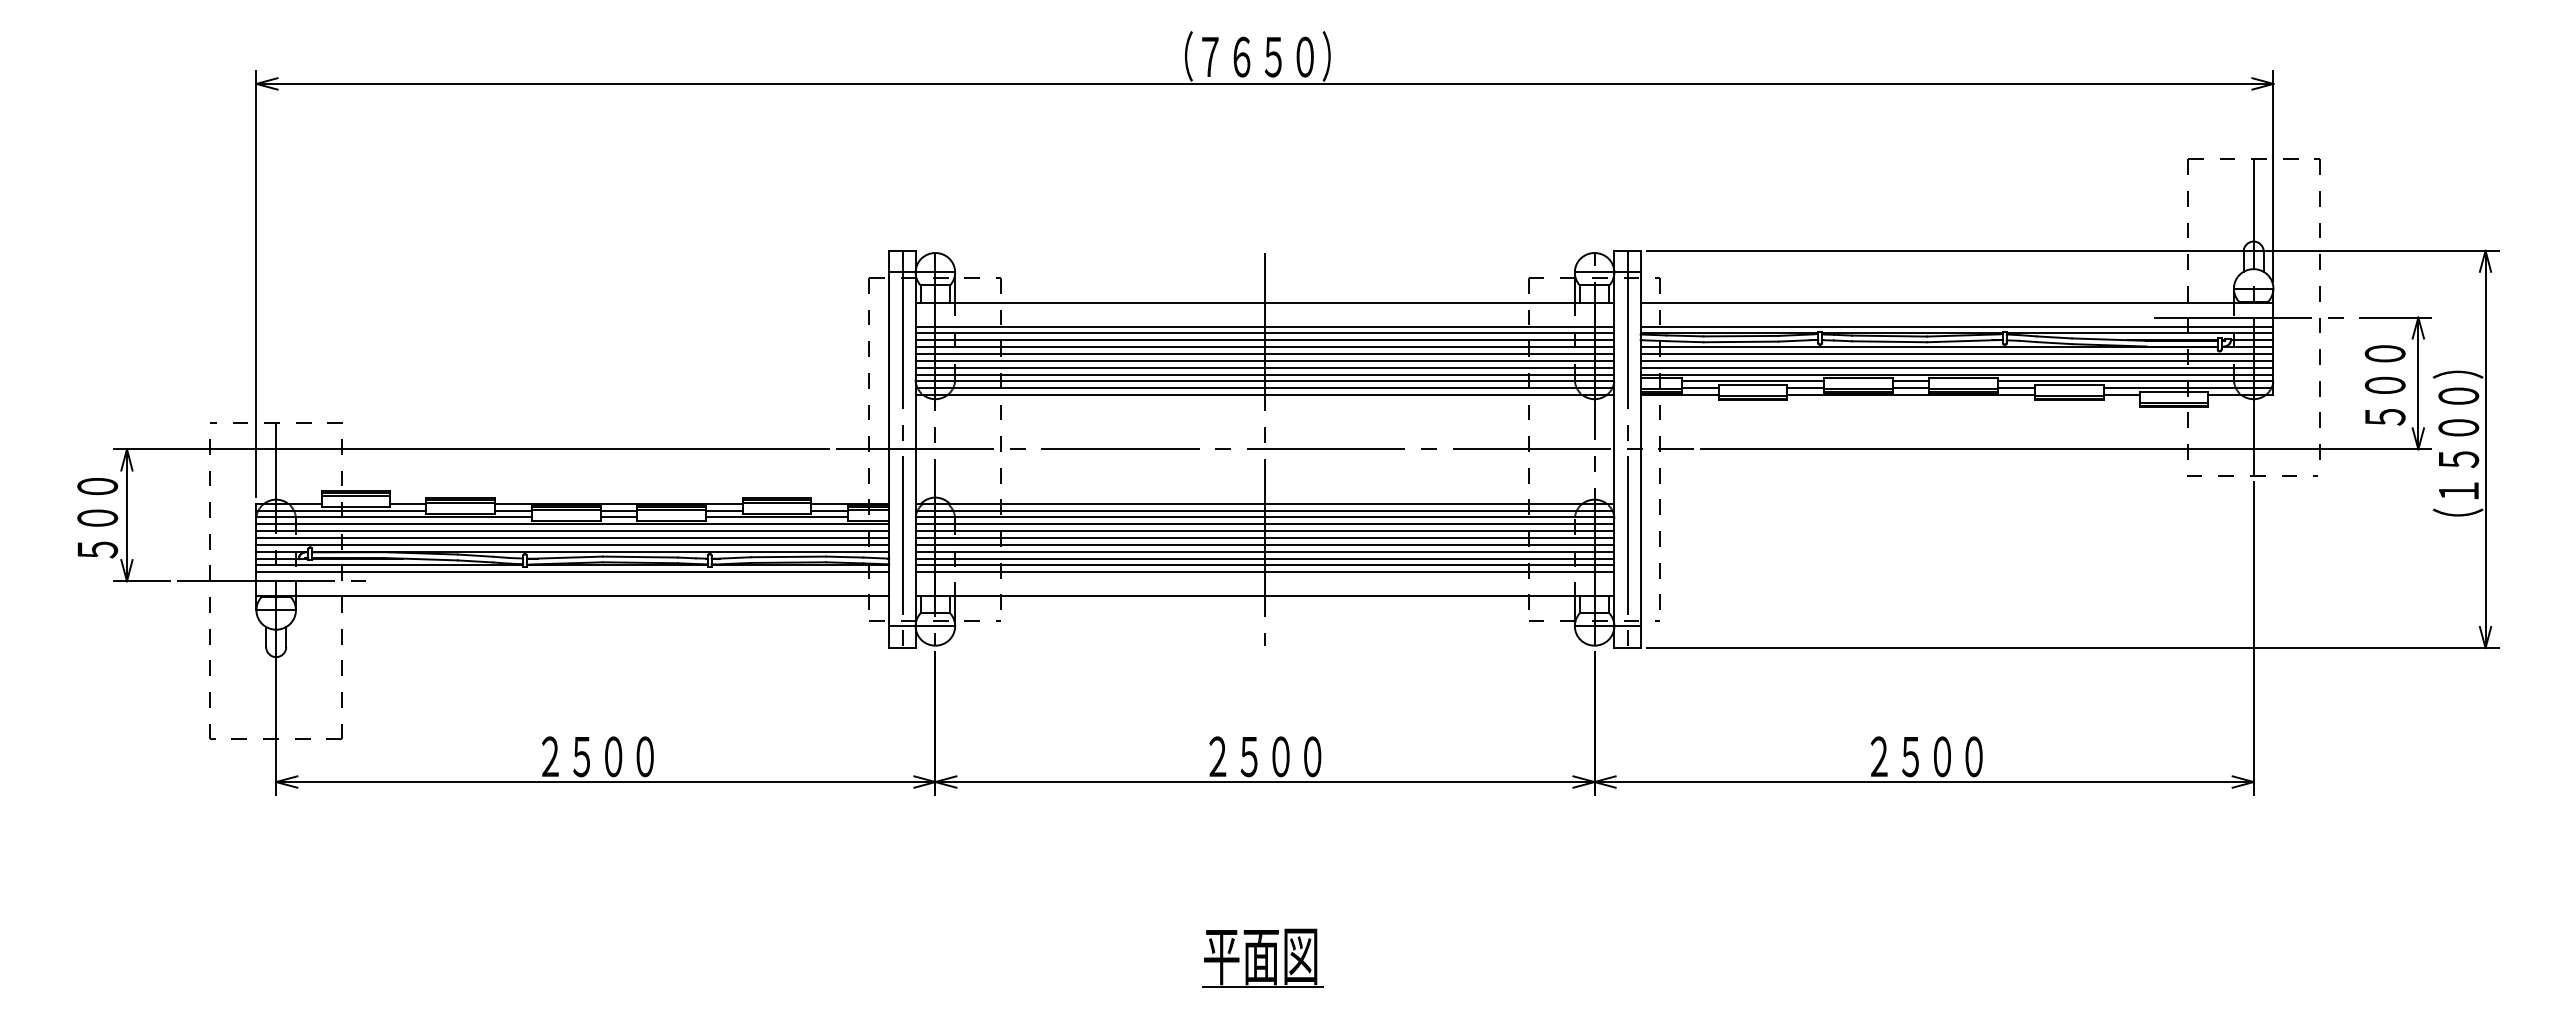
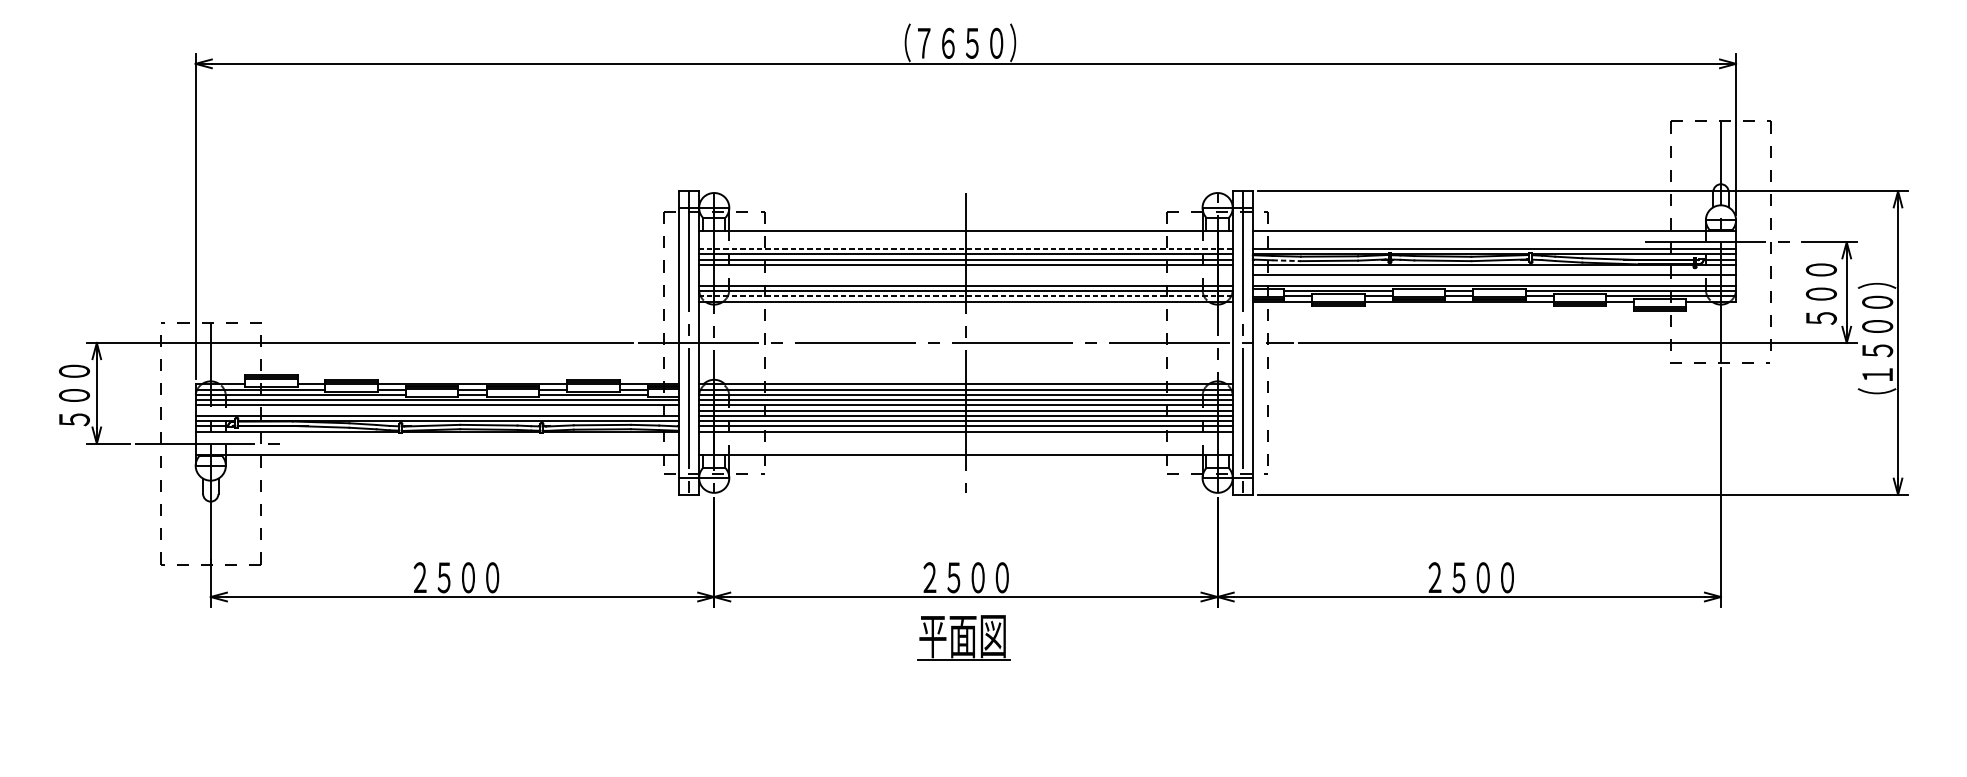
line: (1264, 326) -> (965, 249), solid -> dashed
line: (1685, 341) -> (1287, 260), solid -> dashed
line: (1264, 353) -> (965, 269), removed
line: (1956, 353) -> (1494, 269), removed
line: (1264, 360) -> (965, 275), removed
line: (1264, 367) -> (965, 280), removed
line: (1956, 367) -> (1494, 280), removed
line: (1264, 388) -> (965, 296), solid -> dashed
line: (572, 537) -> (437, 410), removed
line: (572, 572) -> (437, 436), removed
line: (1264, 572) -> (965, 436), removed
part: (1262, 957) -> (964, 637), moved

